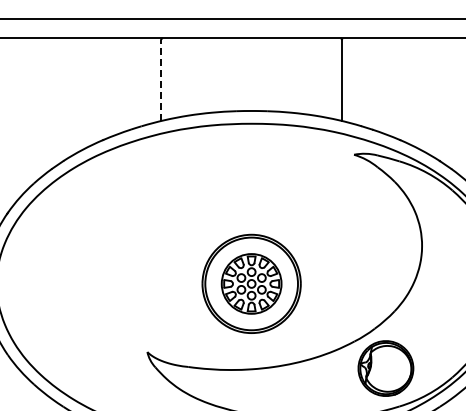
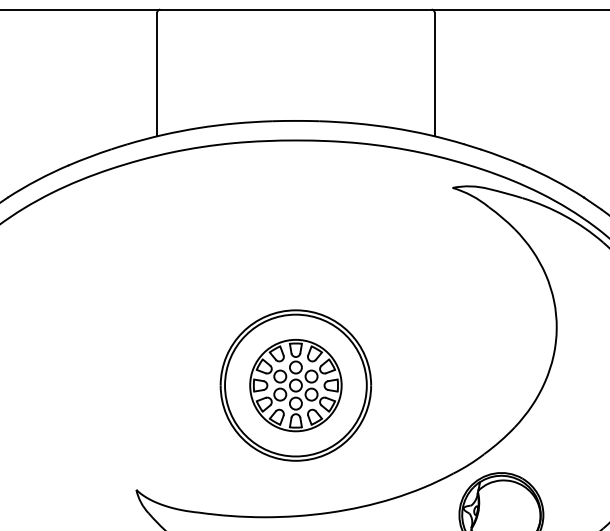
line: (161, 80) -> (157, 74), dashed -> solid

